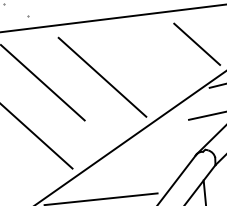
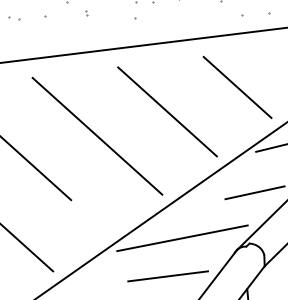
line: (149, 60) -> (167, 111), added
line: (159, 145) -> (181, 237), added
line: (150, 171) -> (168, 275), added

